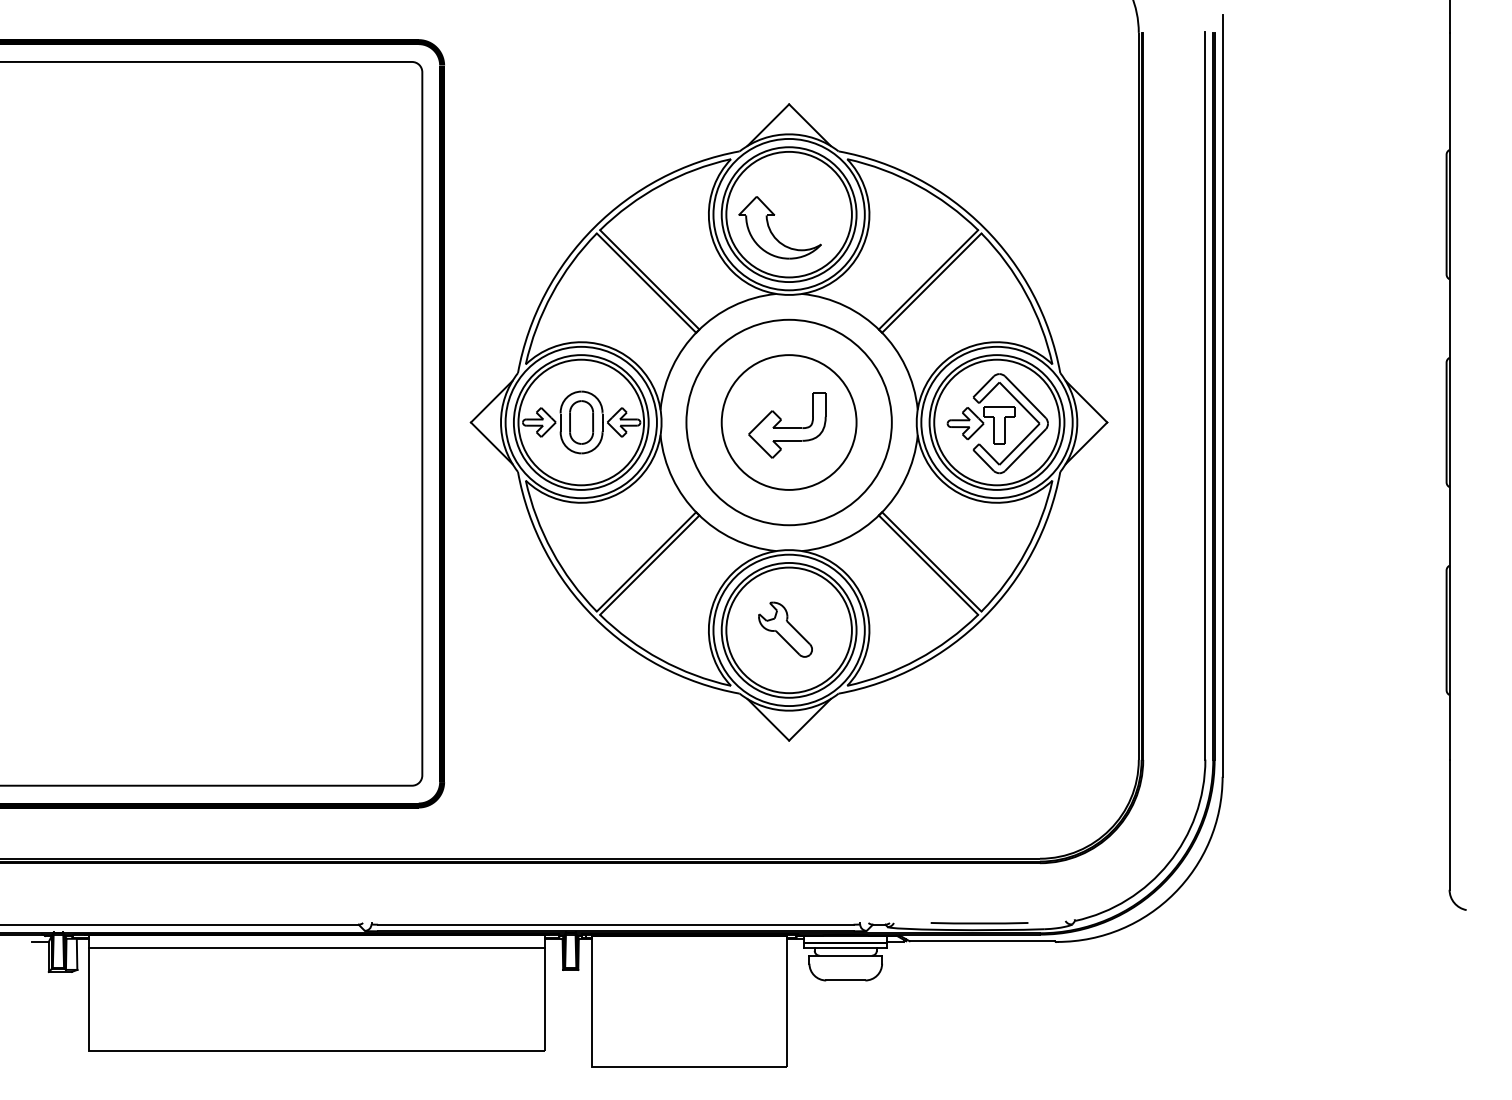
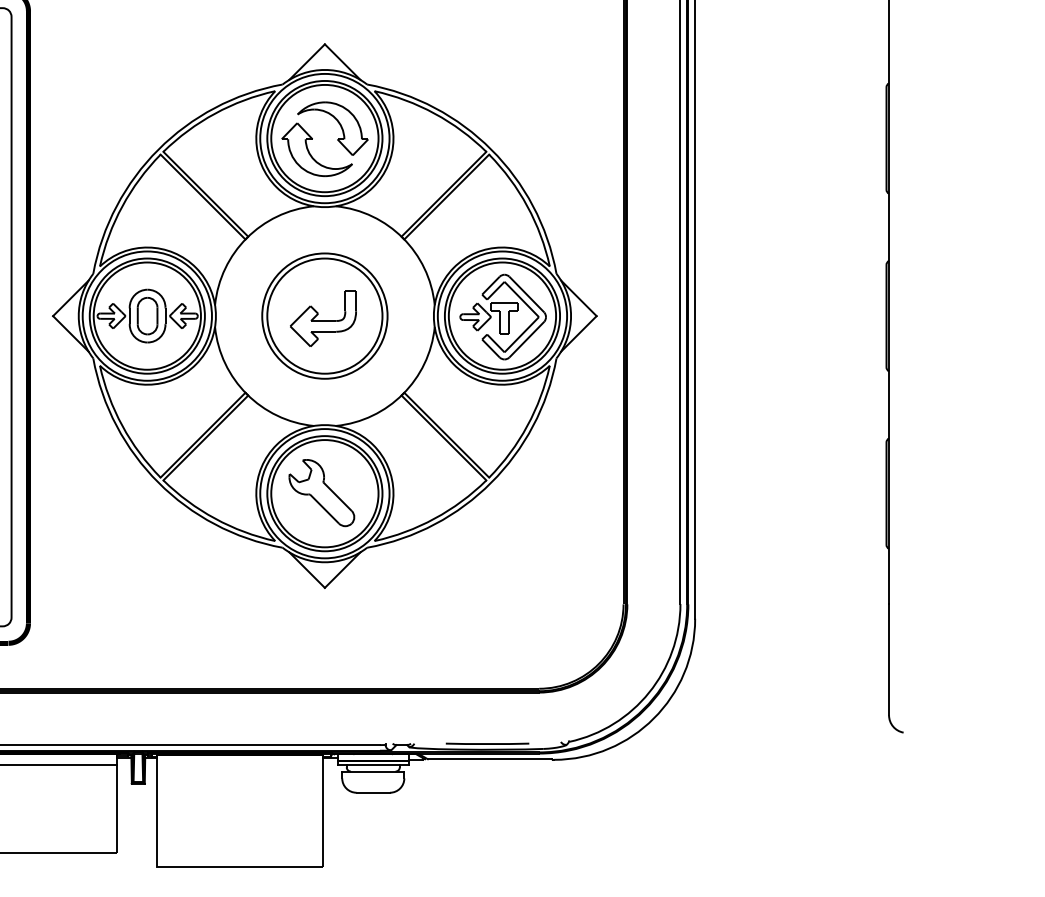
part: (804, 196) -> (338, 123), added
circle: (788, 422) -> (324, 316), size x0.71
part: (785, 629) -> (321, 492), size x1.43

